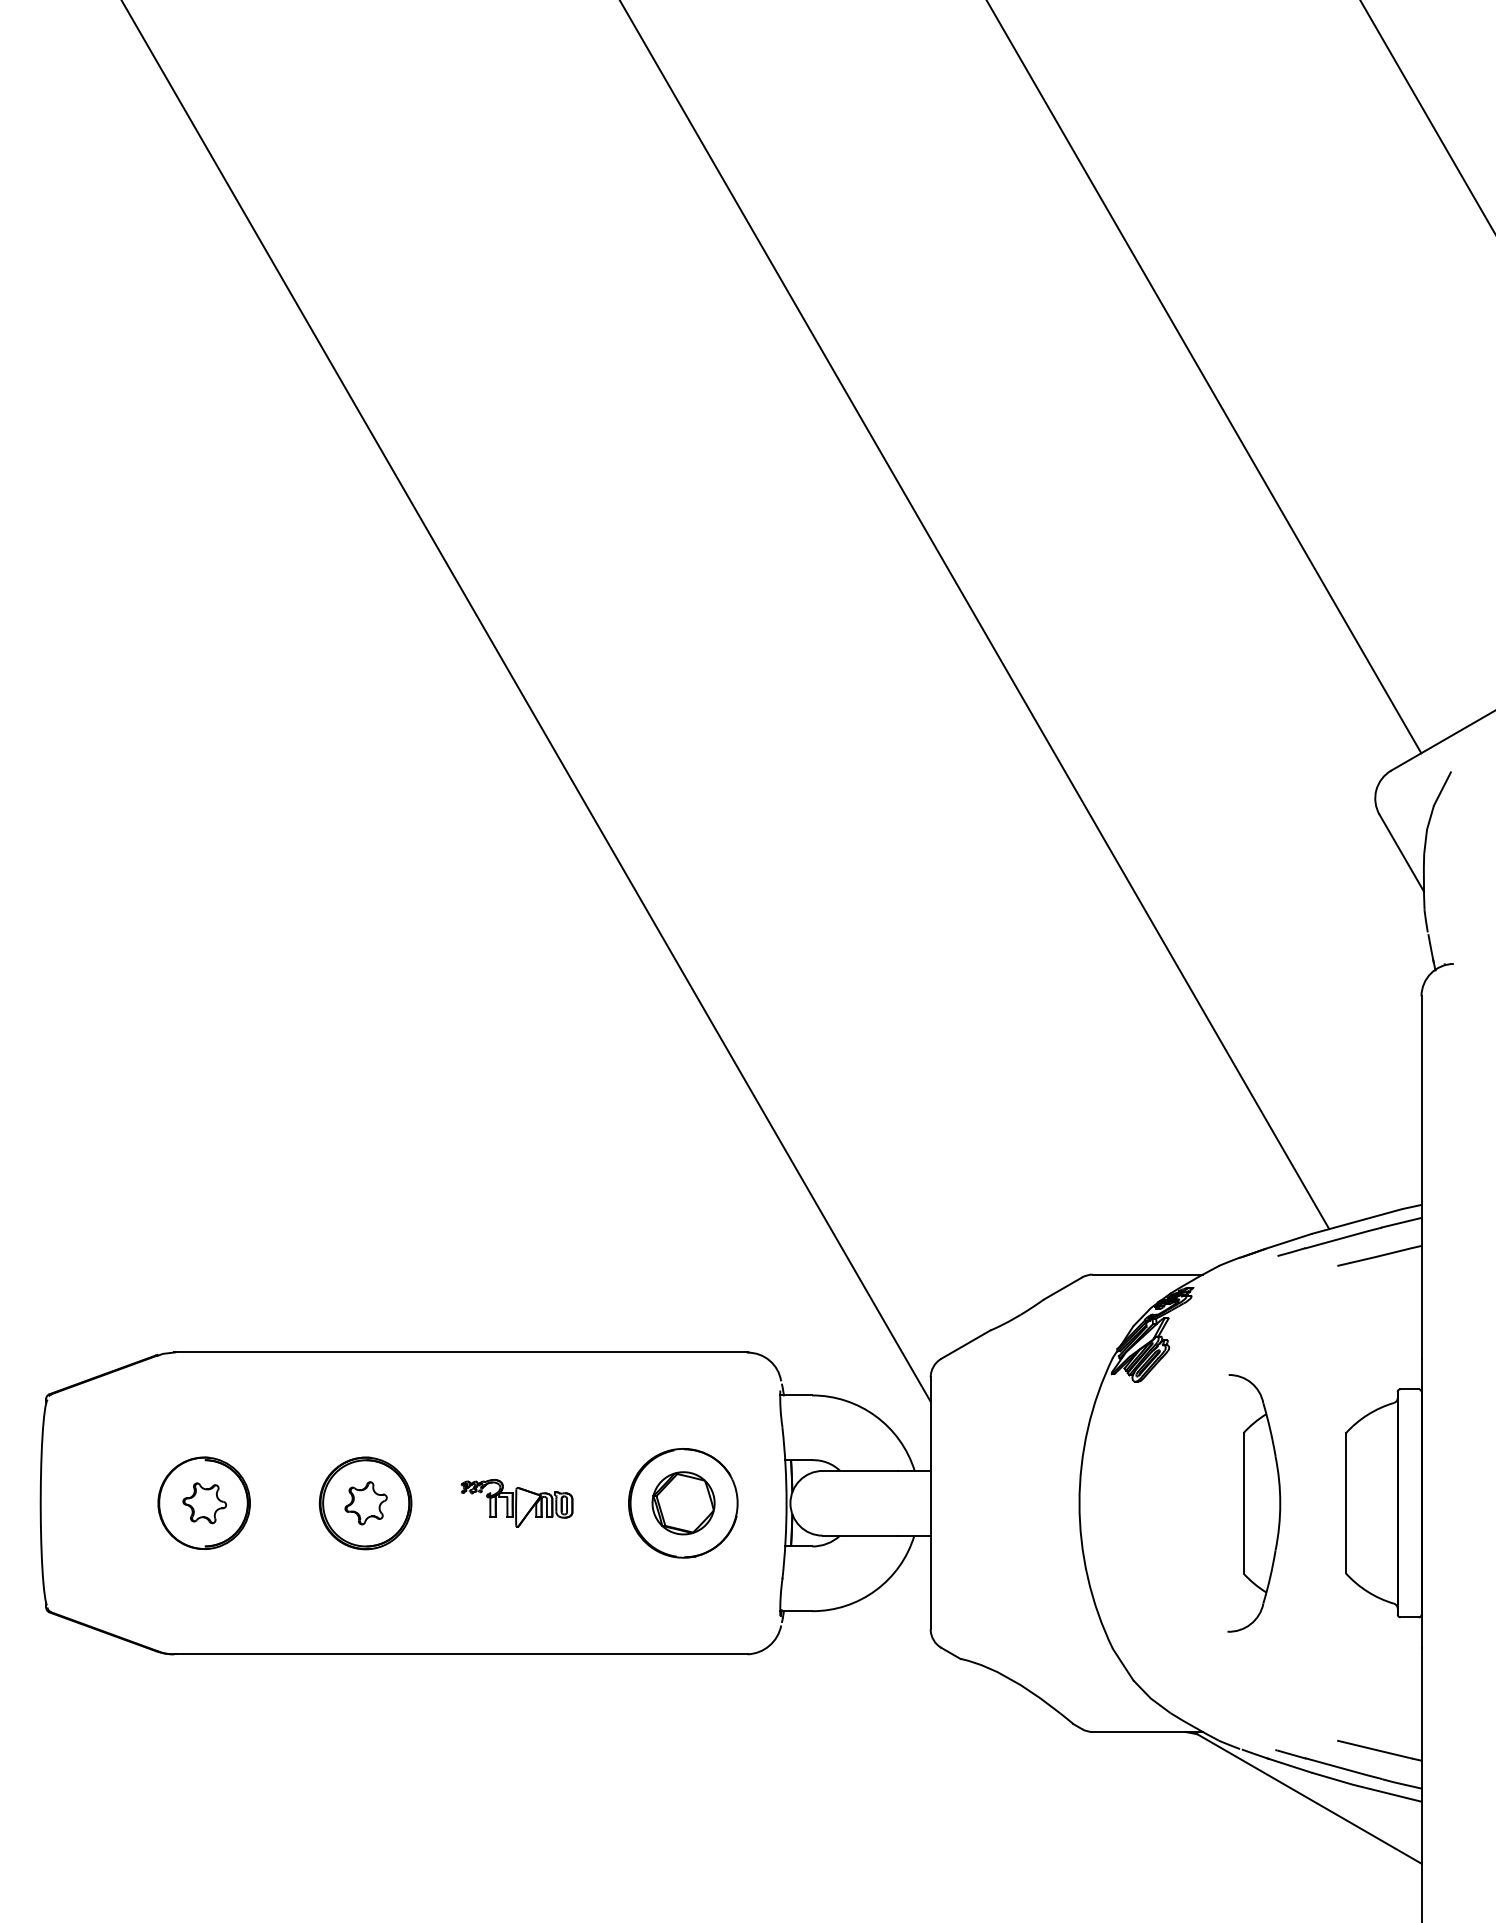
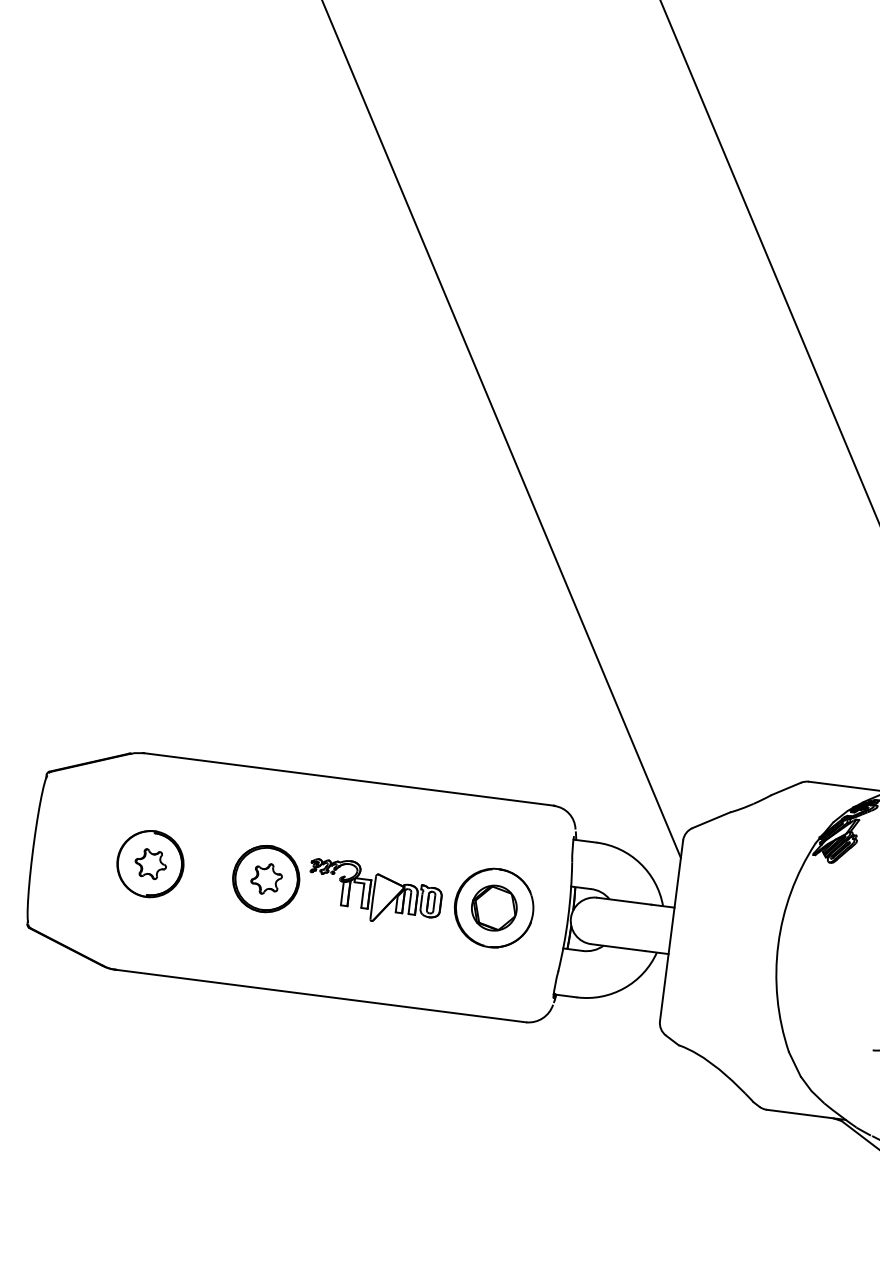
part: (516, 1503) -> (374, 892), size x1.67

